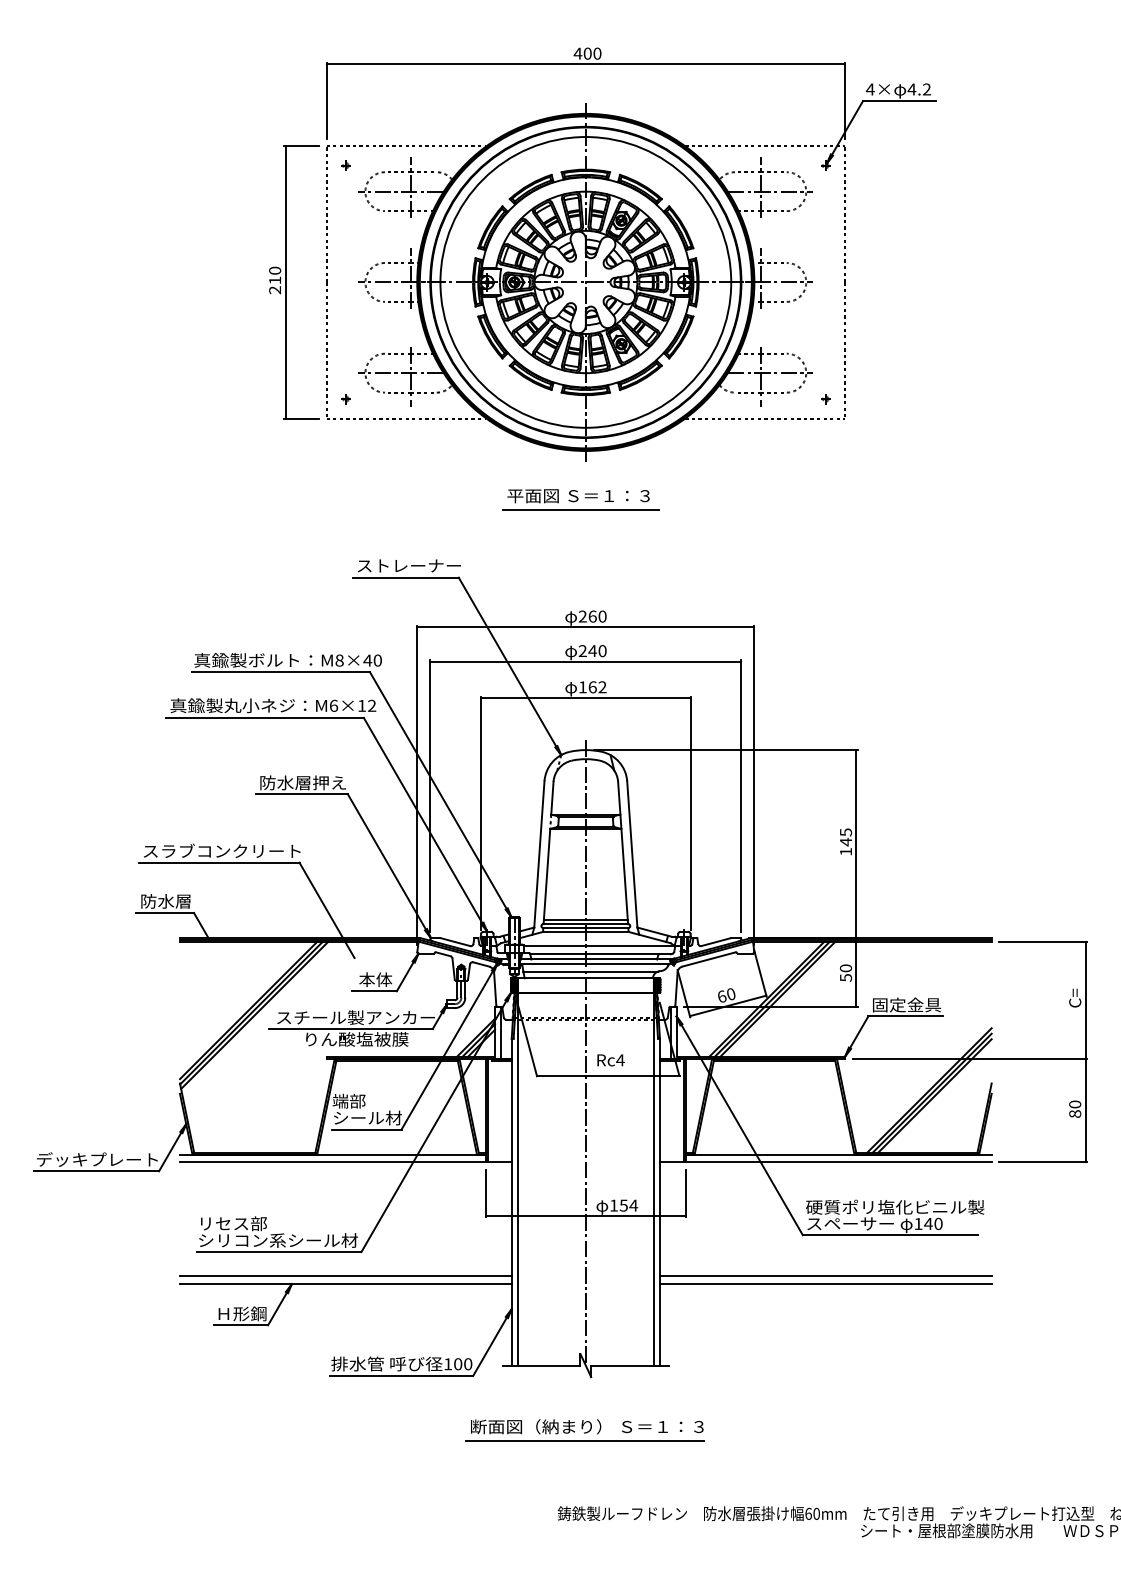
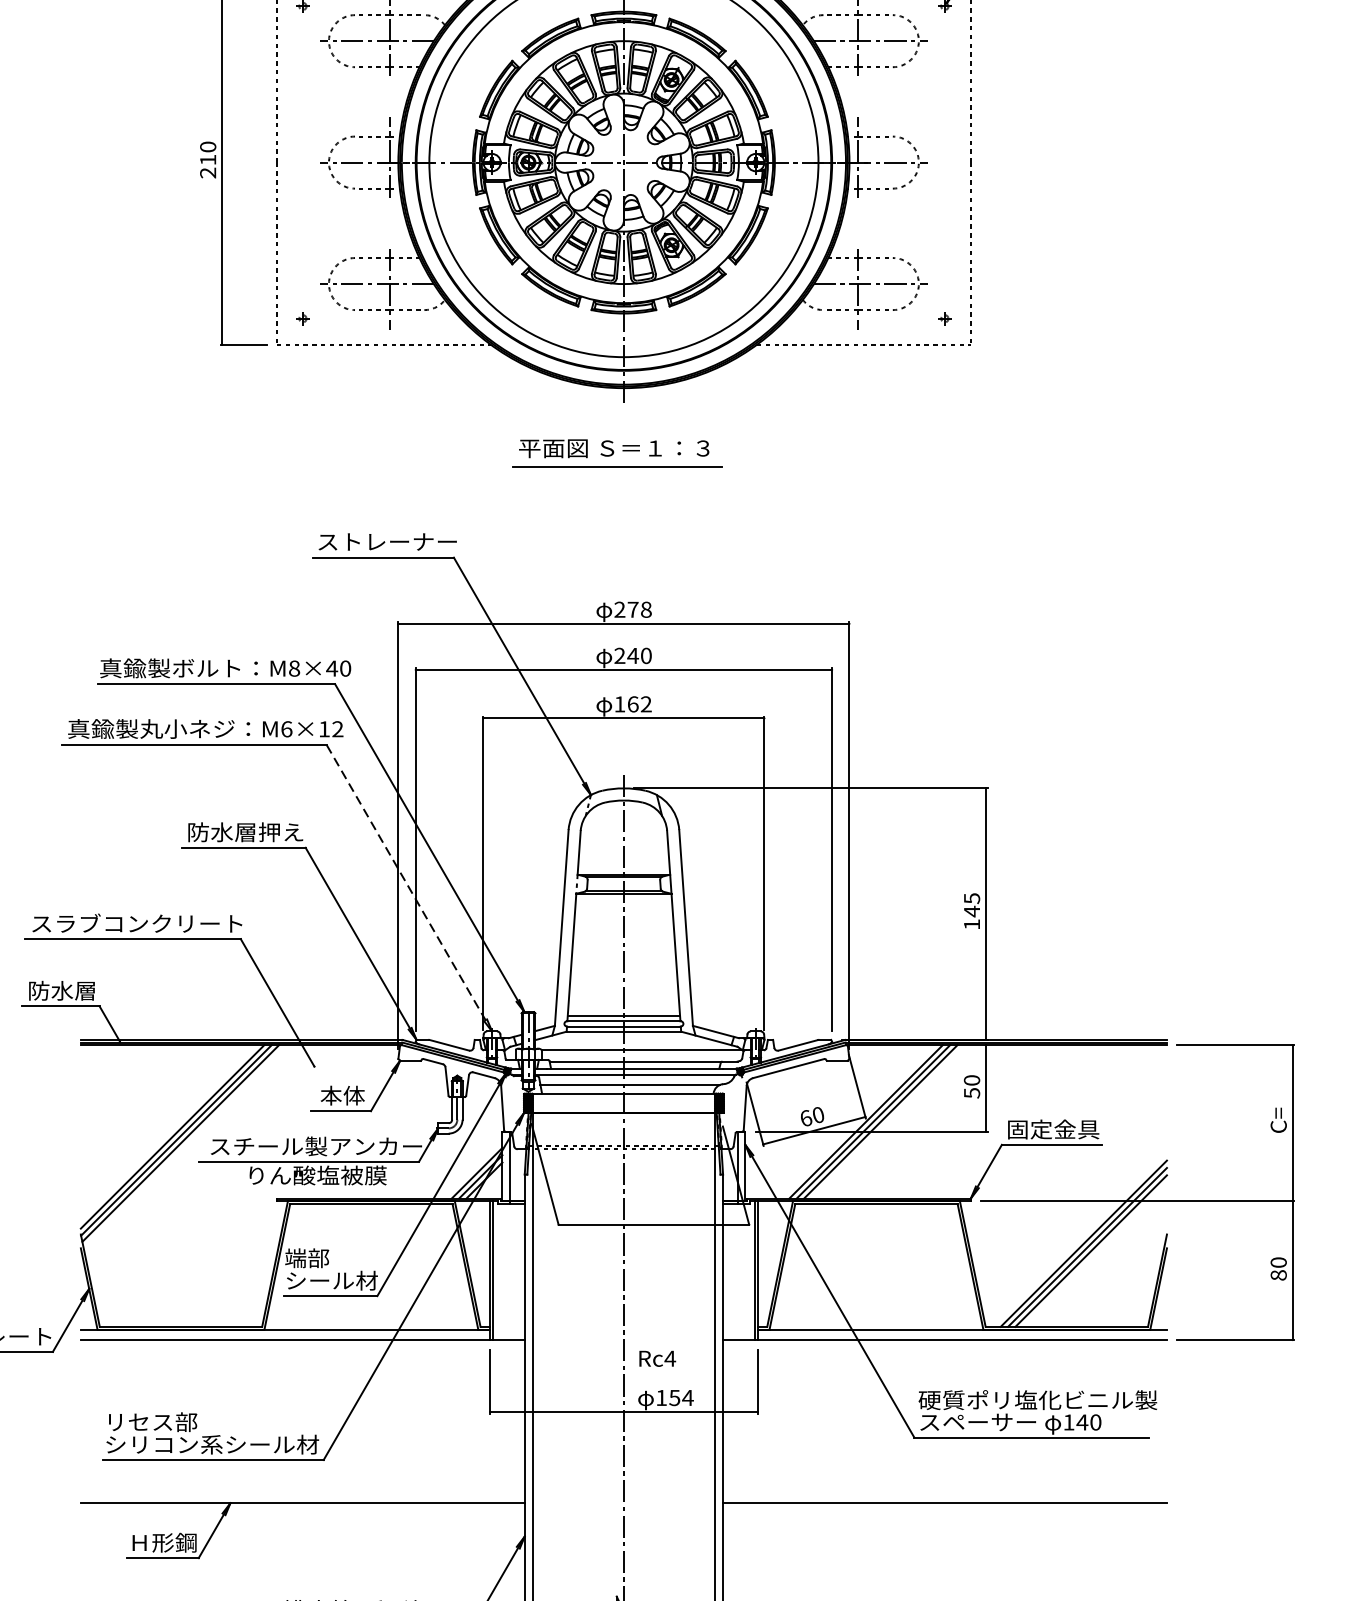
text: (597, 616) -> (639, 609), 260 -> 278
line: (425, 825) -> (409, 889), solid -> dashed
text: (610, 1060) -> (656, 1358), moved
line: (345, 1276) -> (302, 1492), removed
line: (825, 1276) -> (944, 1492), removed

